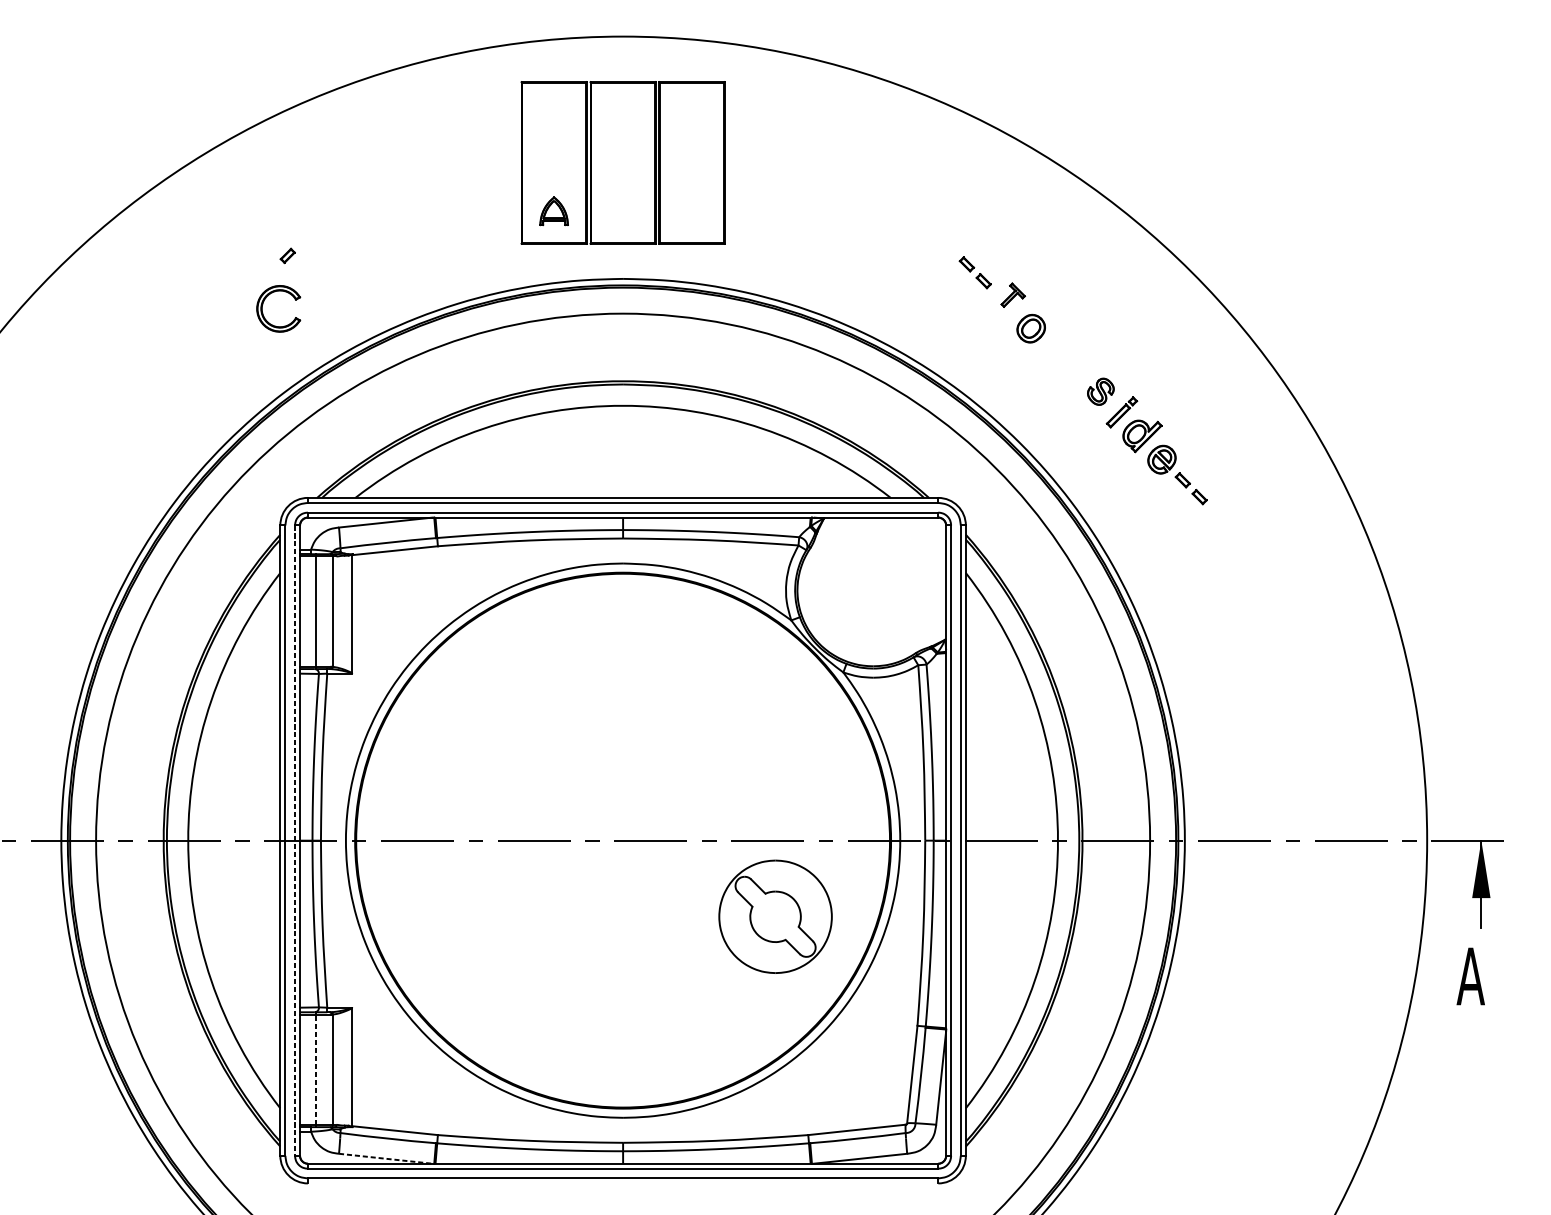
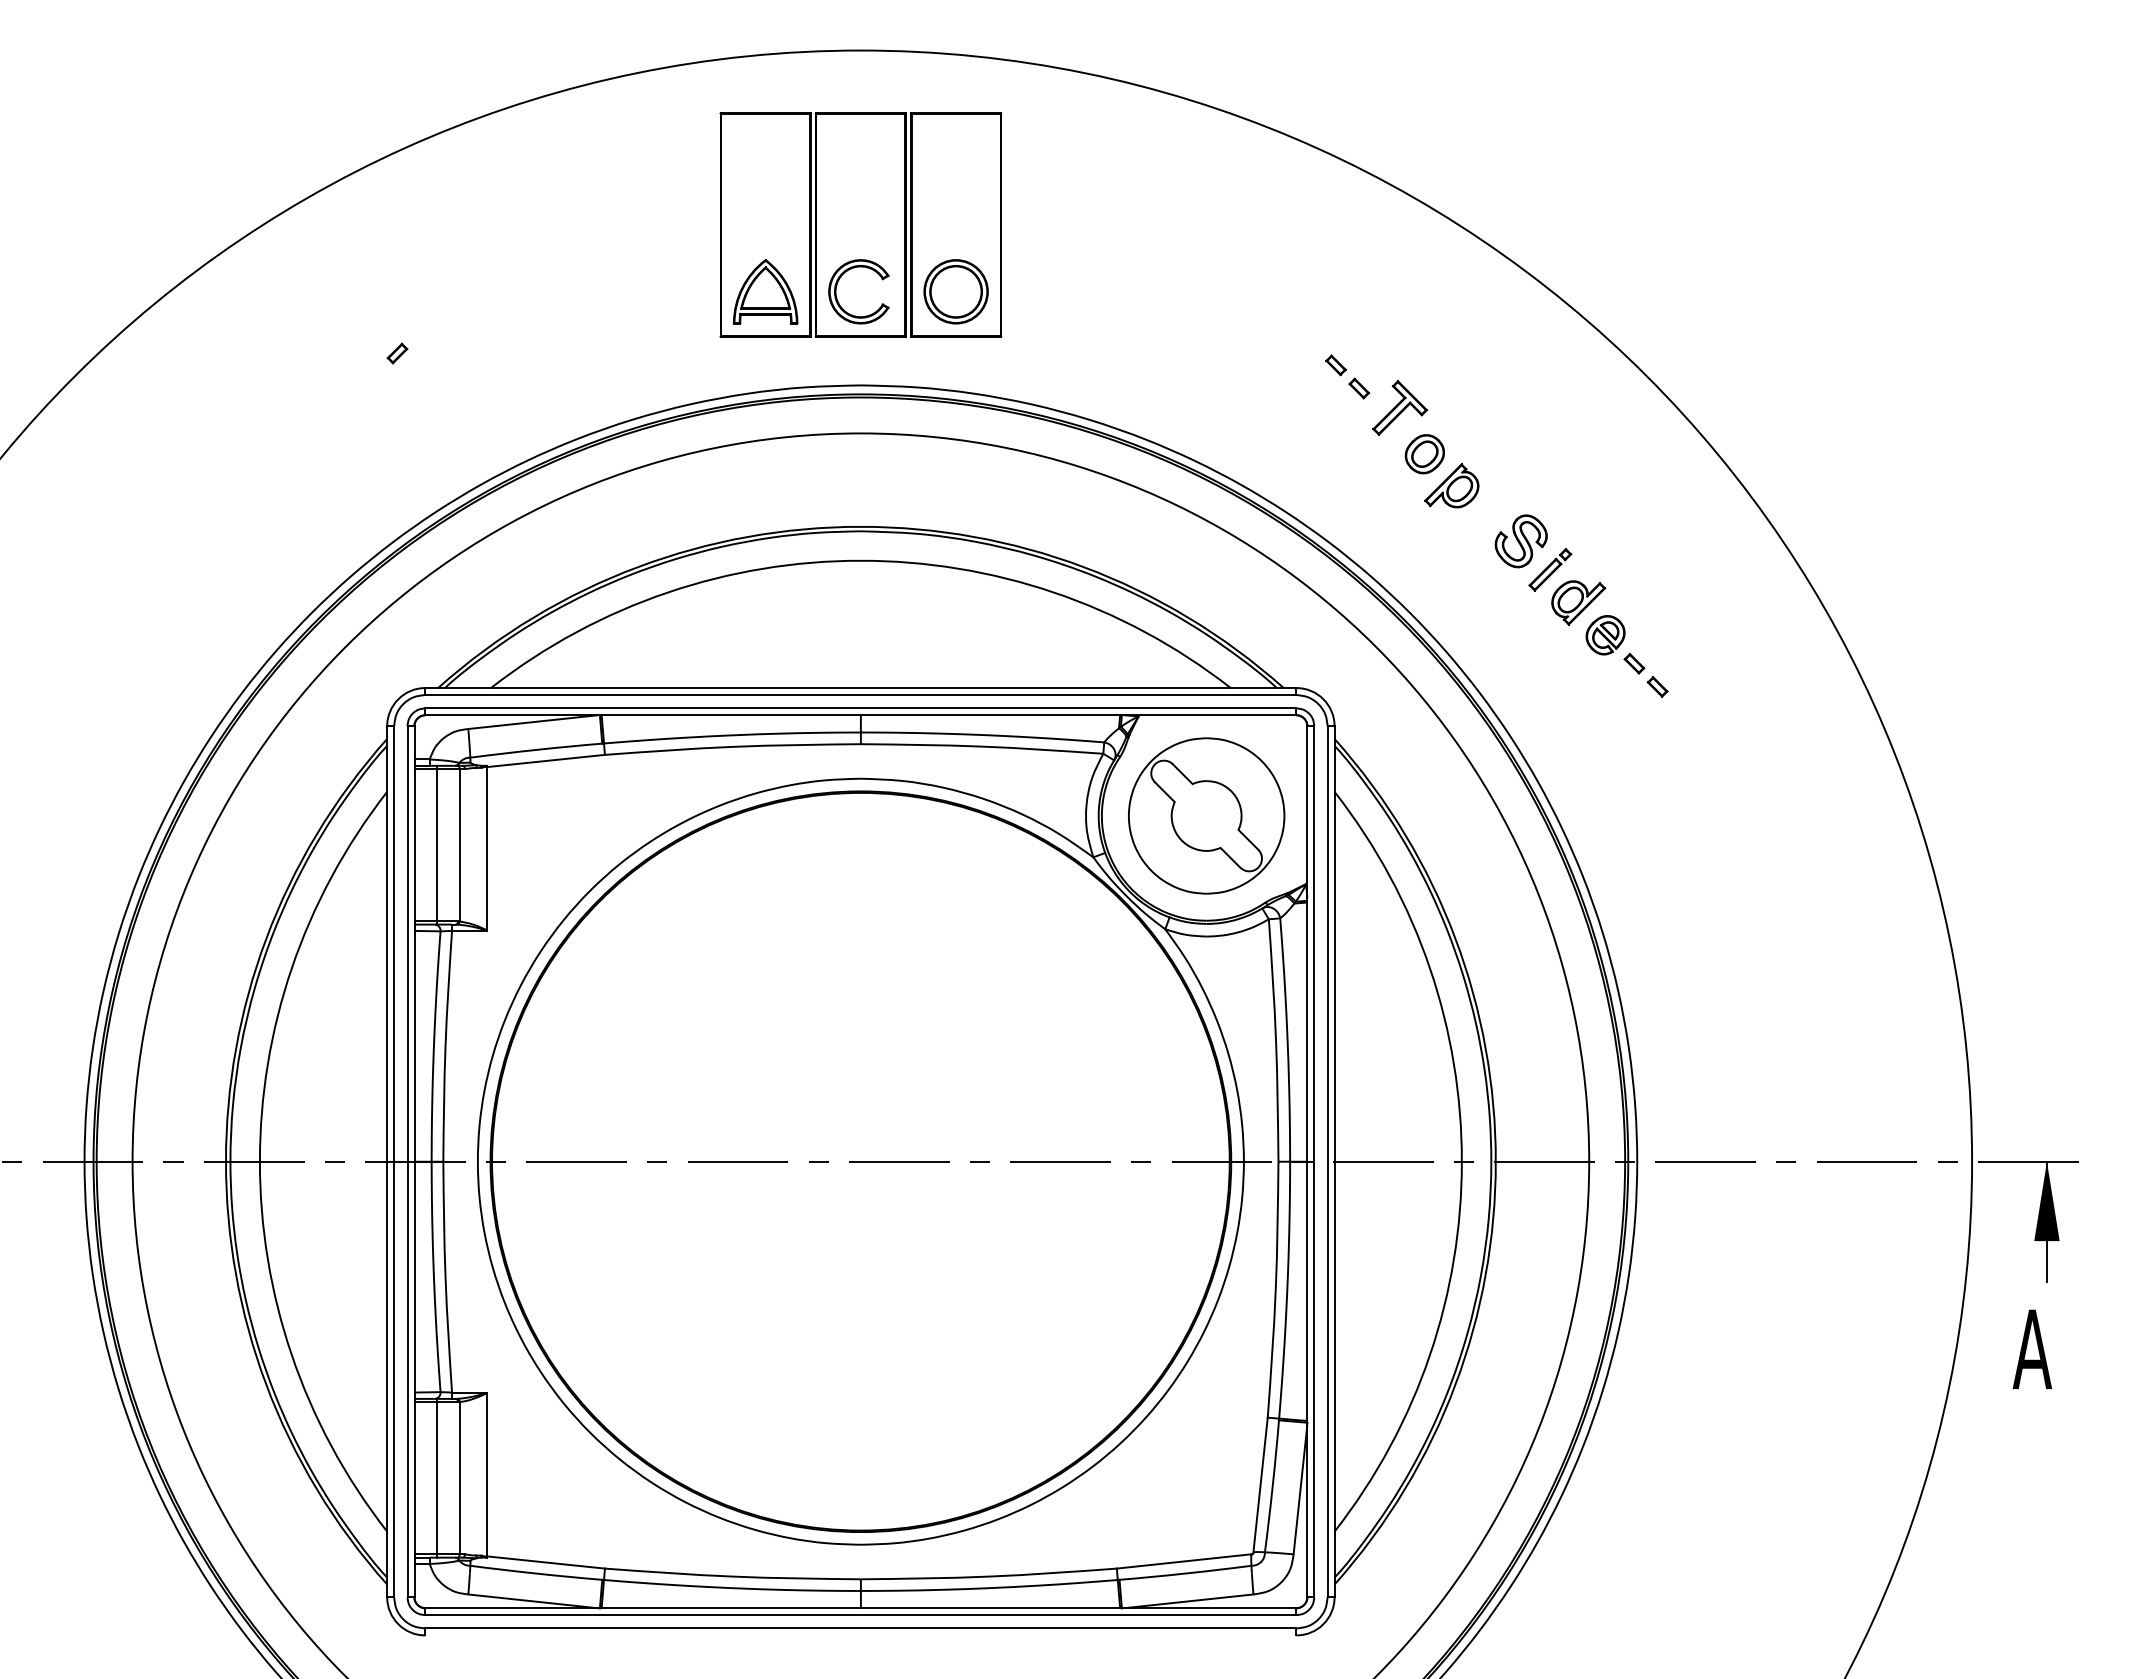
part: (554, 210) -> (765, 291), size x1.67
part: (691, 210) -> (955, 291), added
part: (1012, 294) -> (1399, 407), size x1.67
part: (263, 304) -> (837, 285), moved
part: (1050, 351) -> (1451, 485), added
part: (1100, 391) -> (1520, 541), size x1.43
line: (295, 840) -> (407, 1161), dashed -> solid
part: (775, 916) -> (1206, 815), moved
line: (316, 1069) -> (437, 1477), dashed -> solid
line: (385, 1158) -> (532, 1601), dashed -> solid

